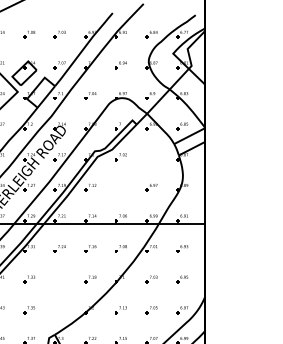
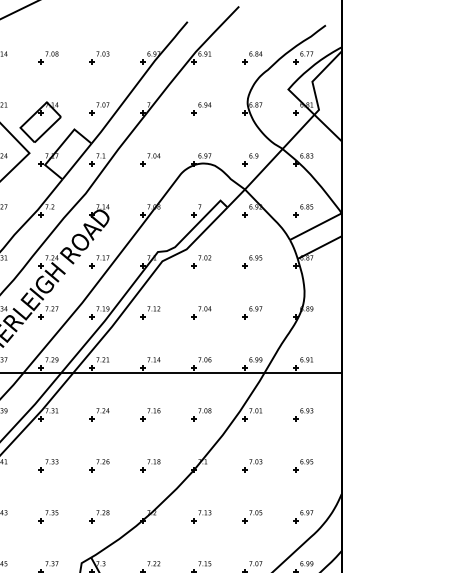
part: (151, 157) -> (252, 262), added
part: (120, 187) -> (200, 312), added
part: (59, 279) -> (98, 465), added
part: (59, 310) -> (98, 517), added

